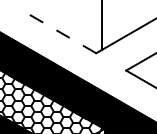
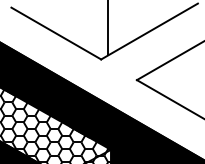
line: (58, 31) -> (56, 33), dashed -> solid

